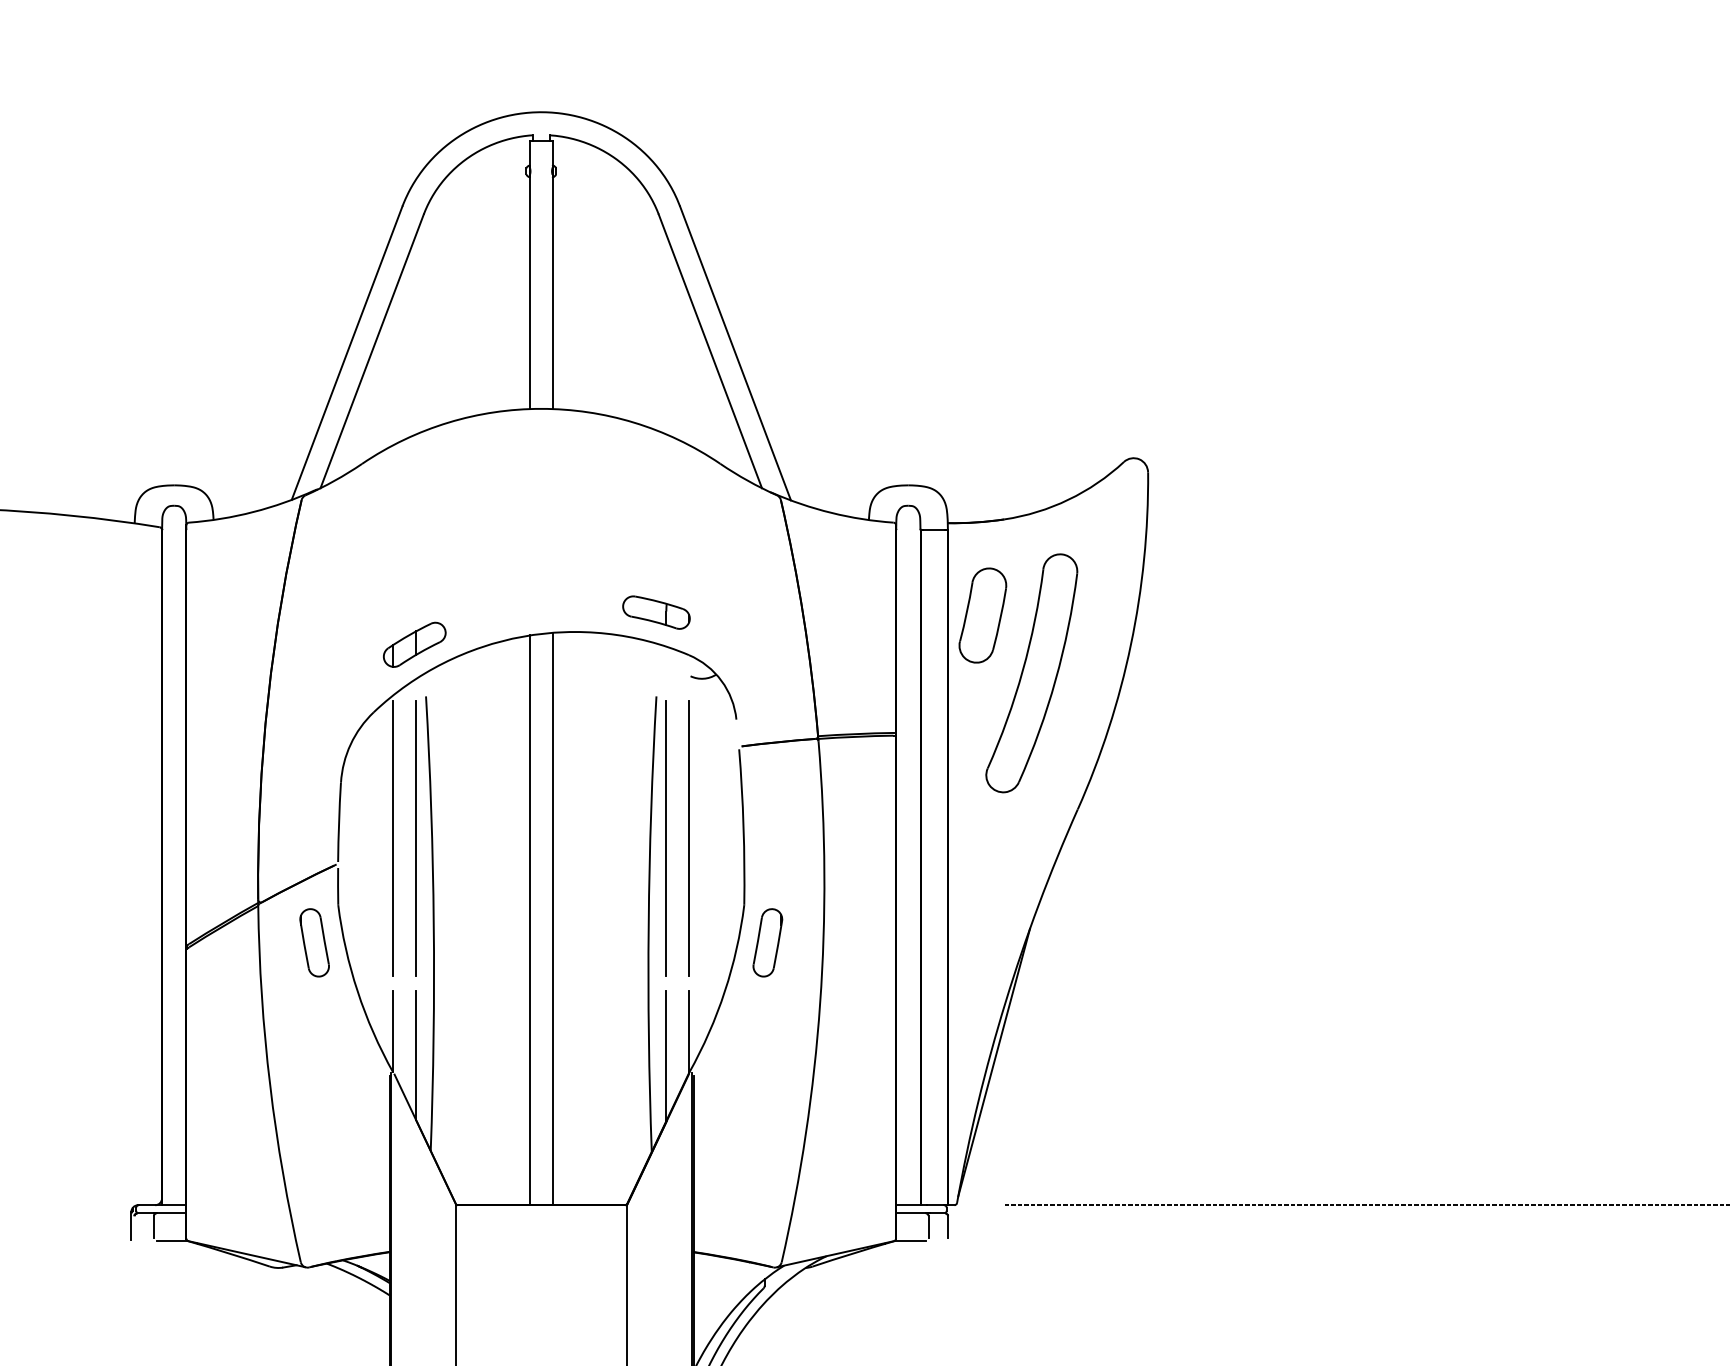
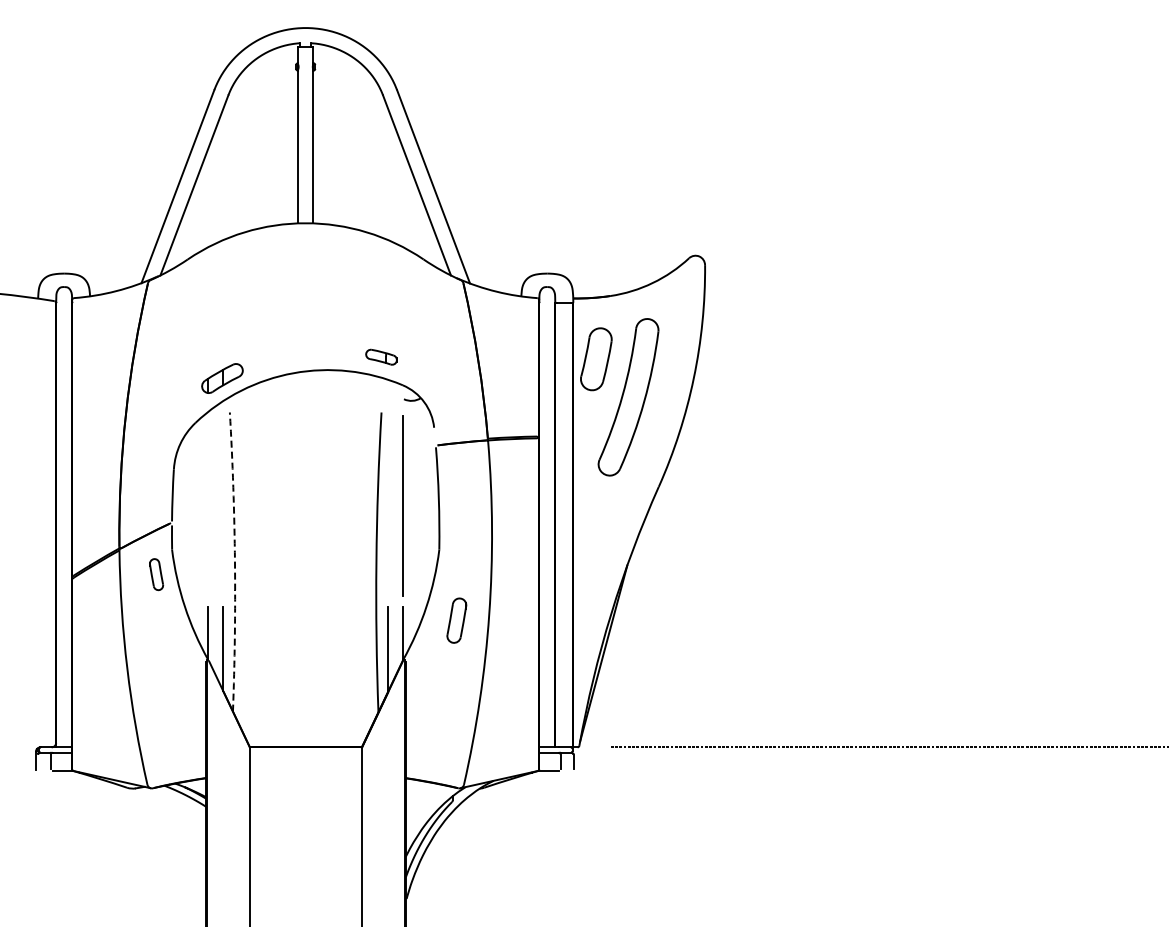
part: (656, 611) -> (381, 356), size x0.7
line: (393, 837) -> (208, 505), removed
line: (416, 837) -> (223, 505), removed
line: (667, 837) -> (388, 505), removed
line: (553, 918) -> (313, 558), removed
line: (530, 919) -> (298, 559), removed
arc: (433, 924) -> (234, 562), solid -> dashed
part: (314, 942) -> (156, 574), size x0.7
part: (767, 942) -> (456, 620), moved

